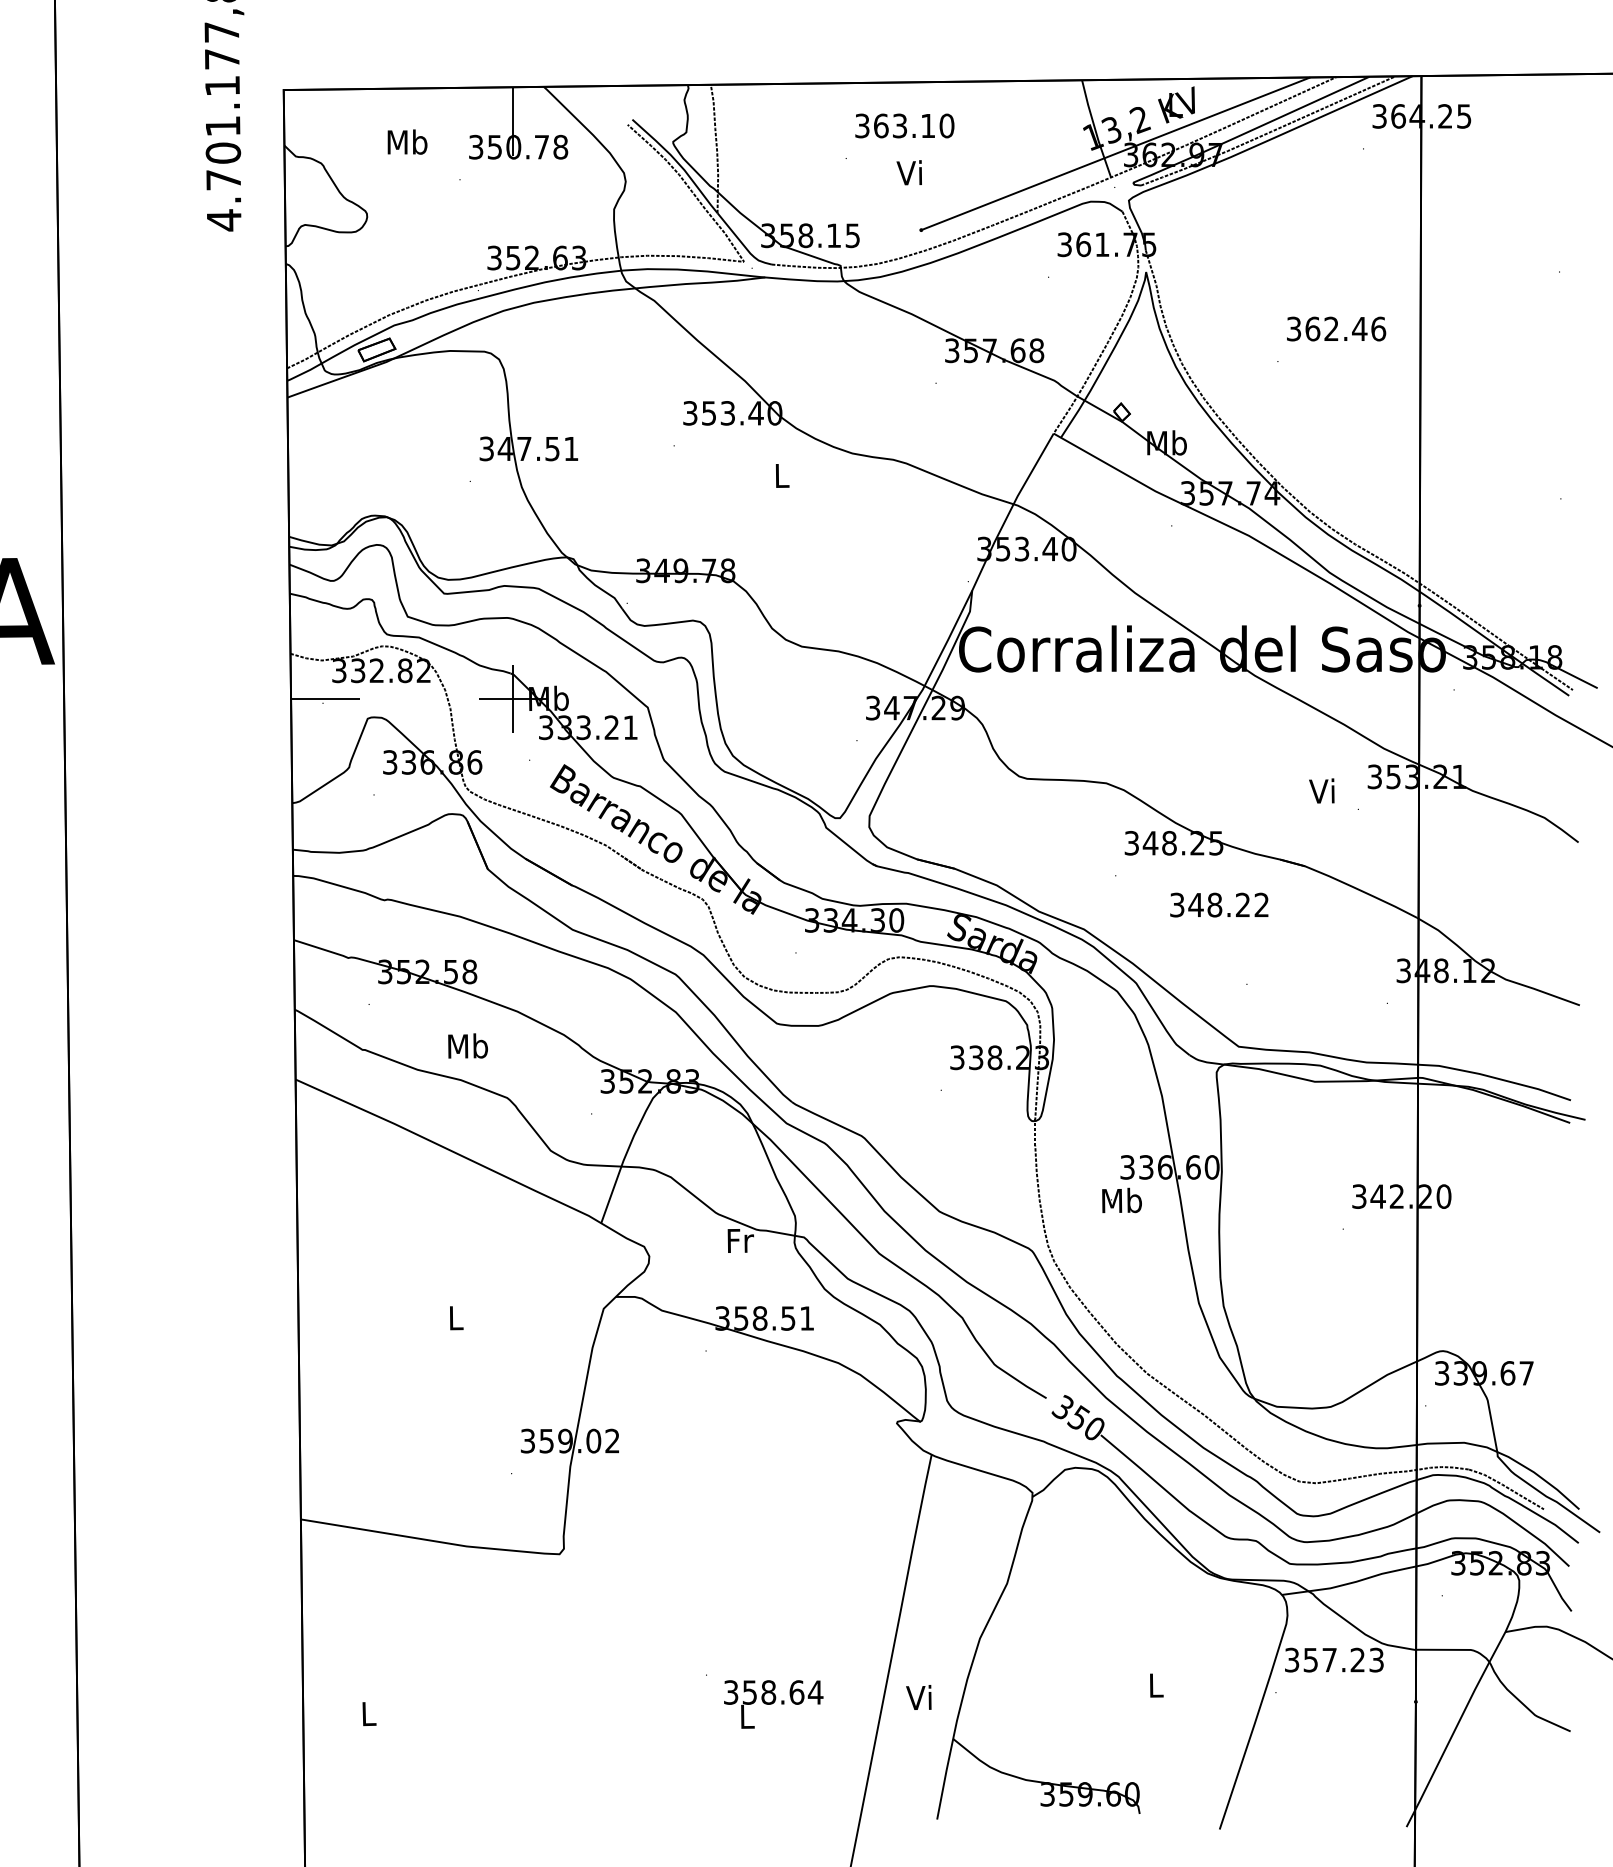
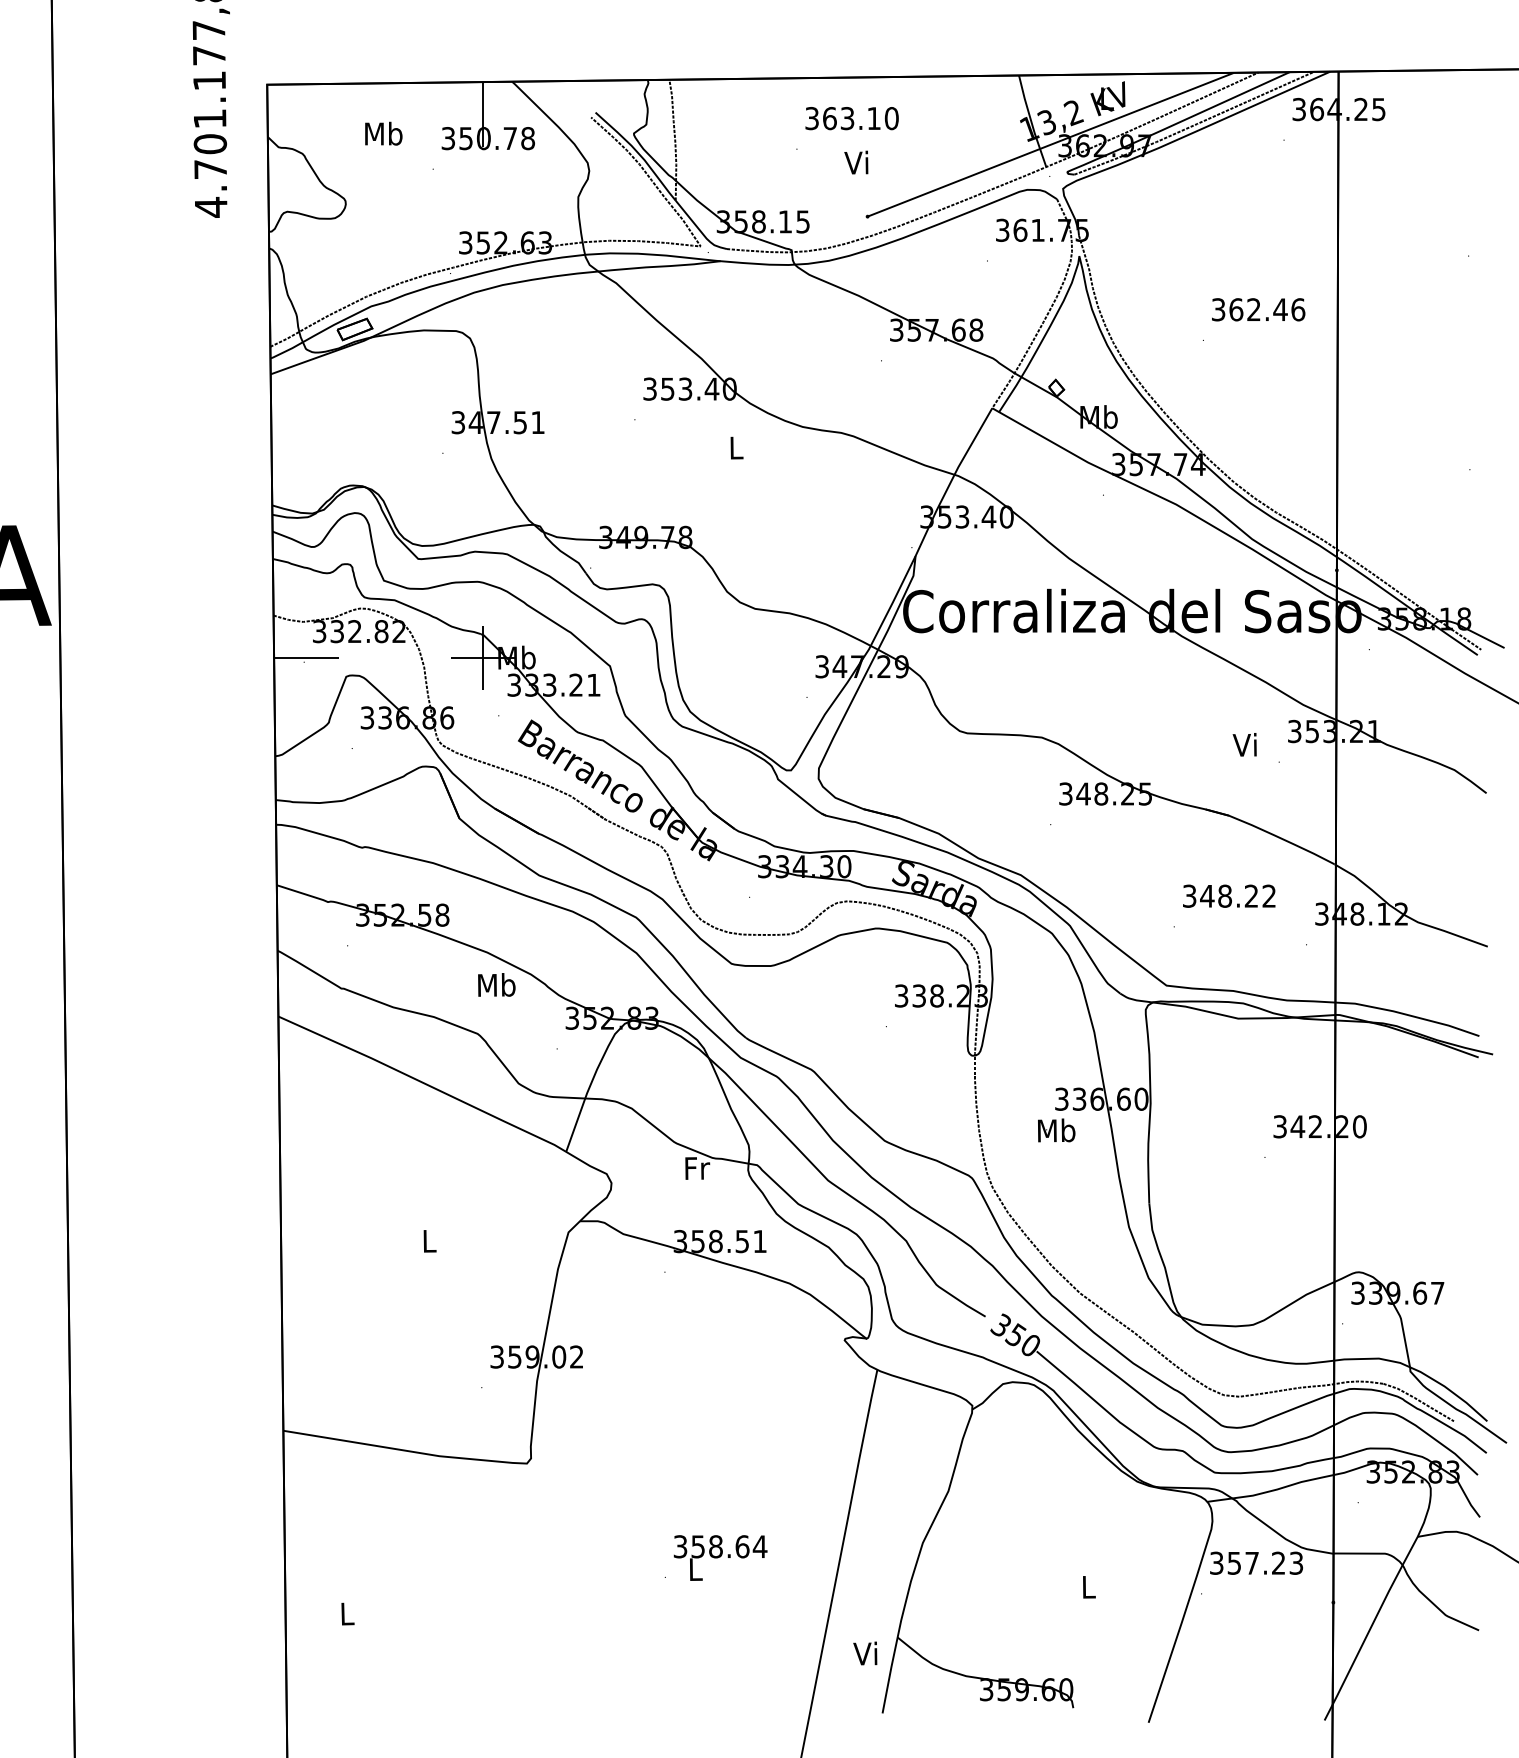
text: (1219, 904) -> (1229, 895), moved
text: (467, 1045) -> (496, 984), moved
text: (919, 1697) -> (865, 1653), moved
text: (773, 1703) -> (720, 1557), moved

